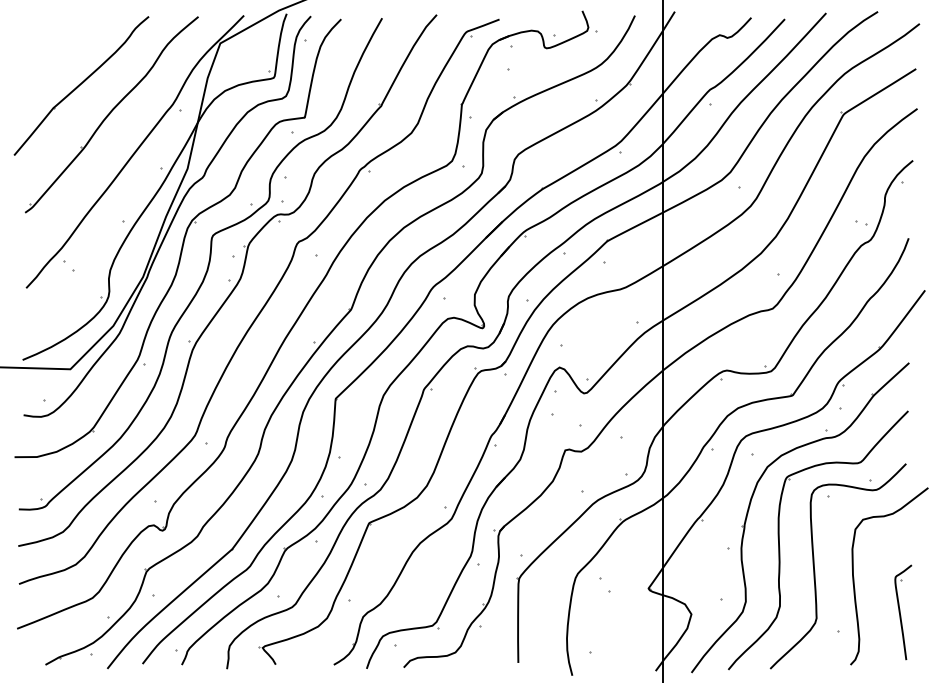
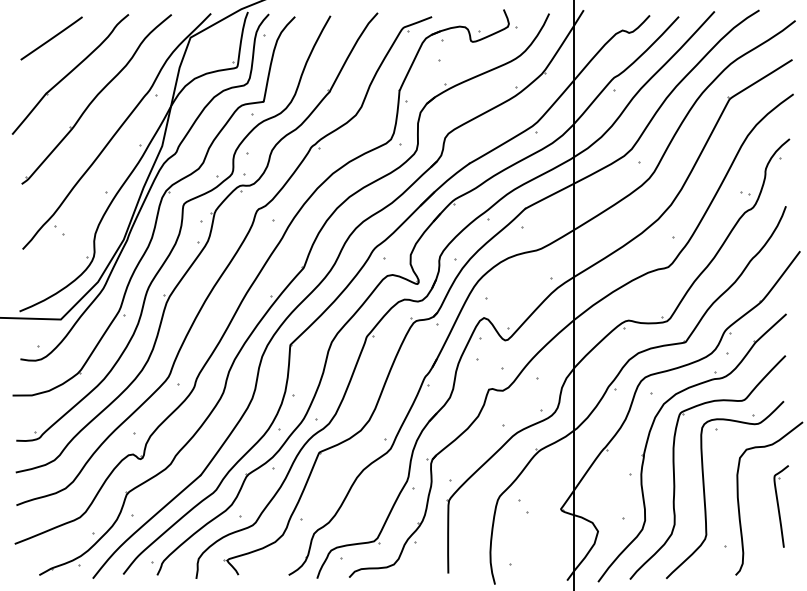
line: (59, 44) -> (51, 38), added
part: (903, 612) -> (781, 506), moved

